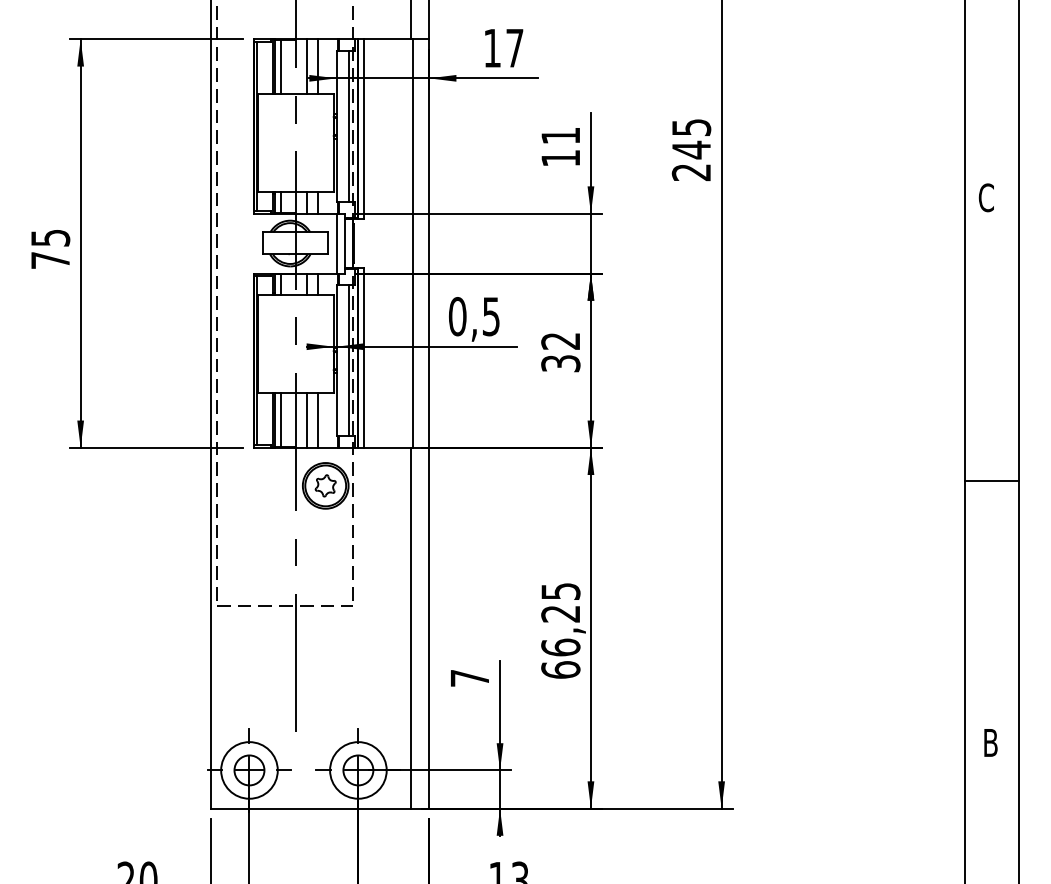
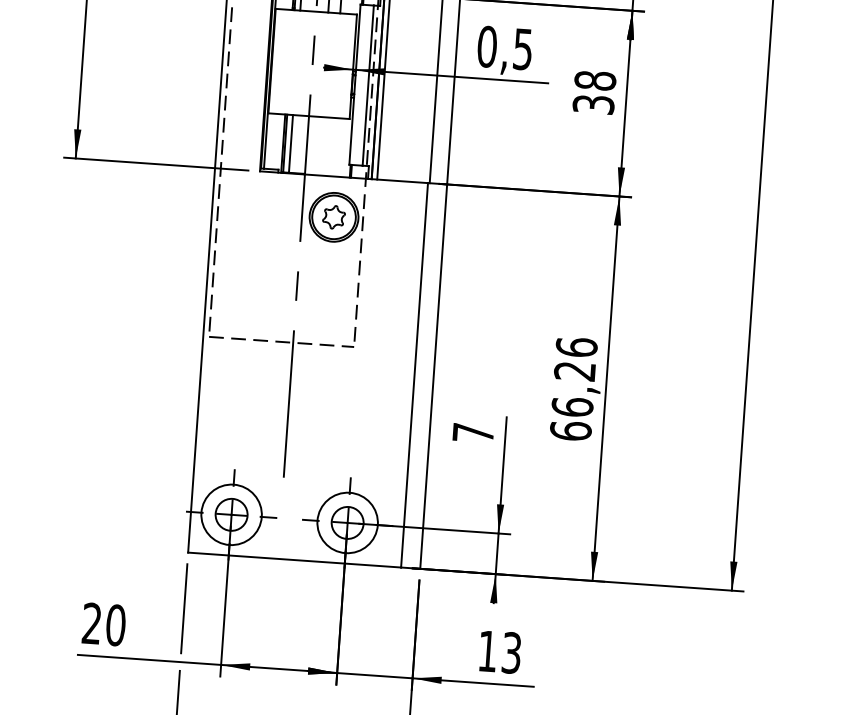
text: (560, 340) -> (595, 79), 32 -> 38
line: (306, 420) -> (318, 146), removed
line: (318, 420) -> (331, 147), removed
text: (560, 591) -> (576, 347), 66,25 -> 66,26

